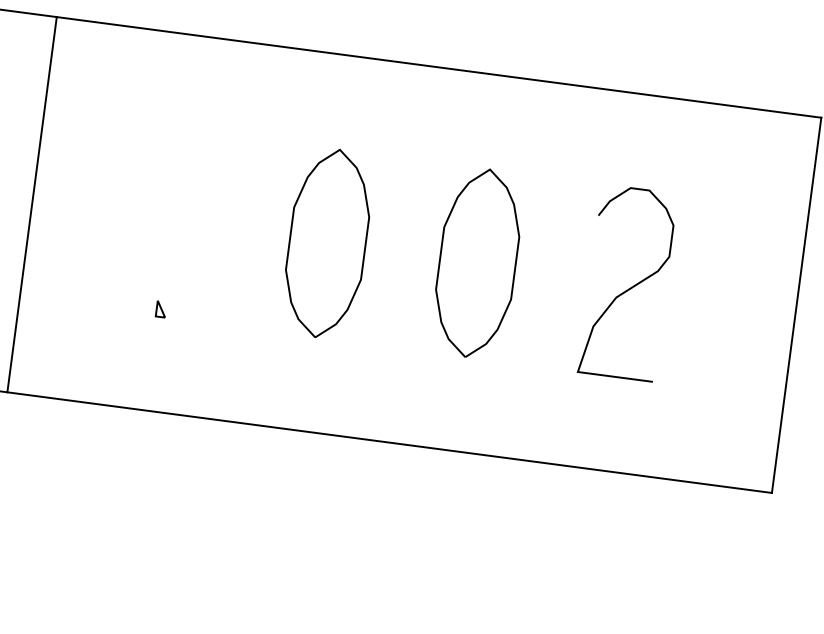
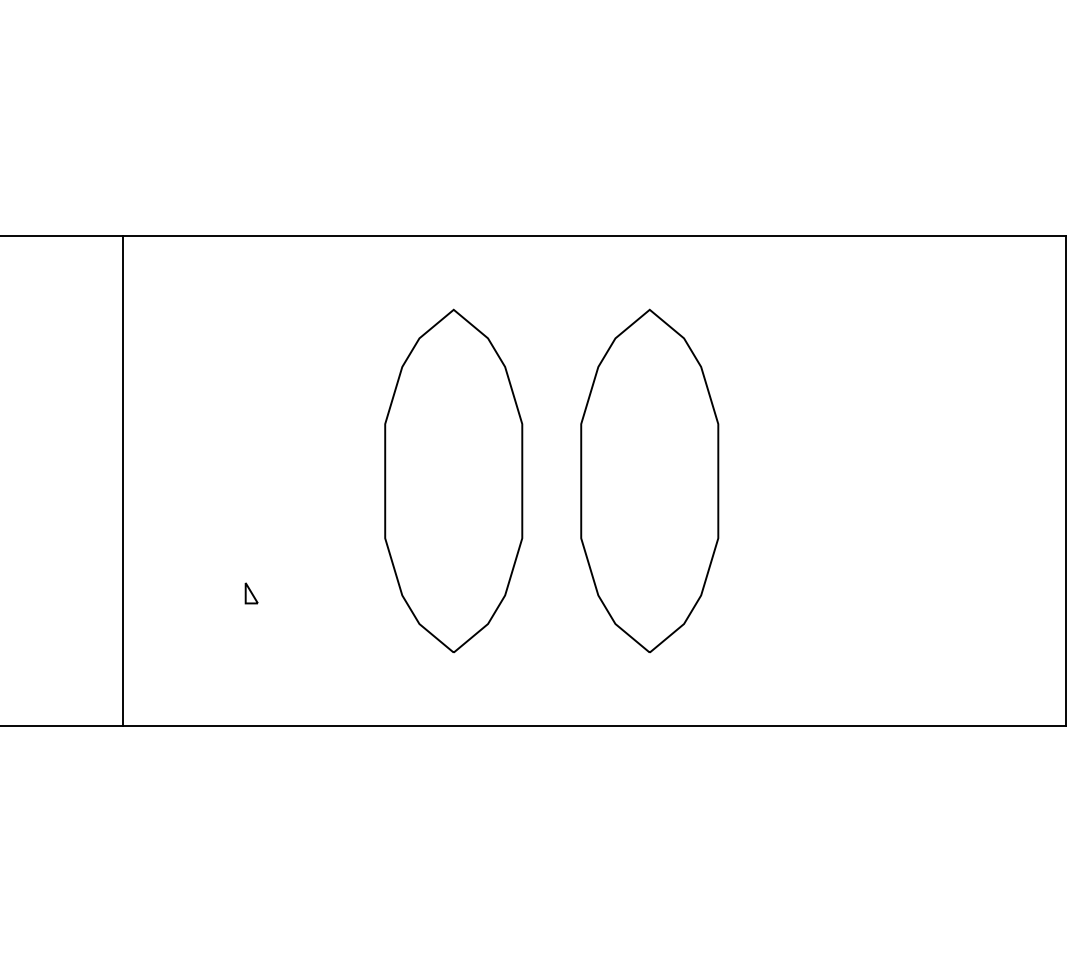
line: (32, 204) -> (123, 480), moved
part: (327, 243) -> (453, 480), size x1.4
part: (477, 262) -> (649, 480), size x1.4
curve: (631, 287) -> (850, 485), removed

